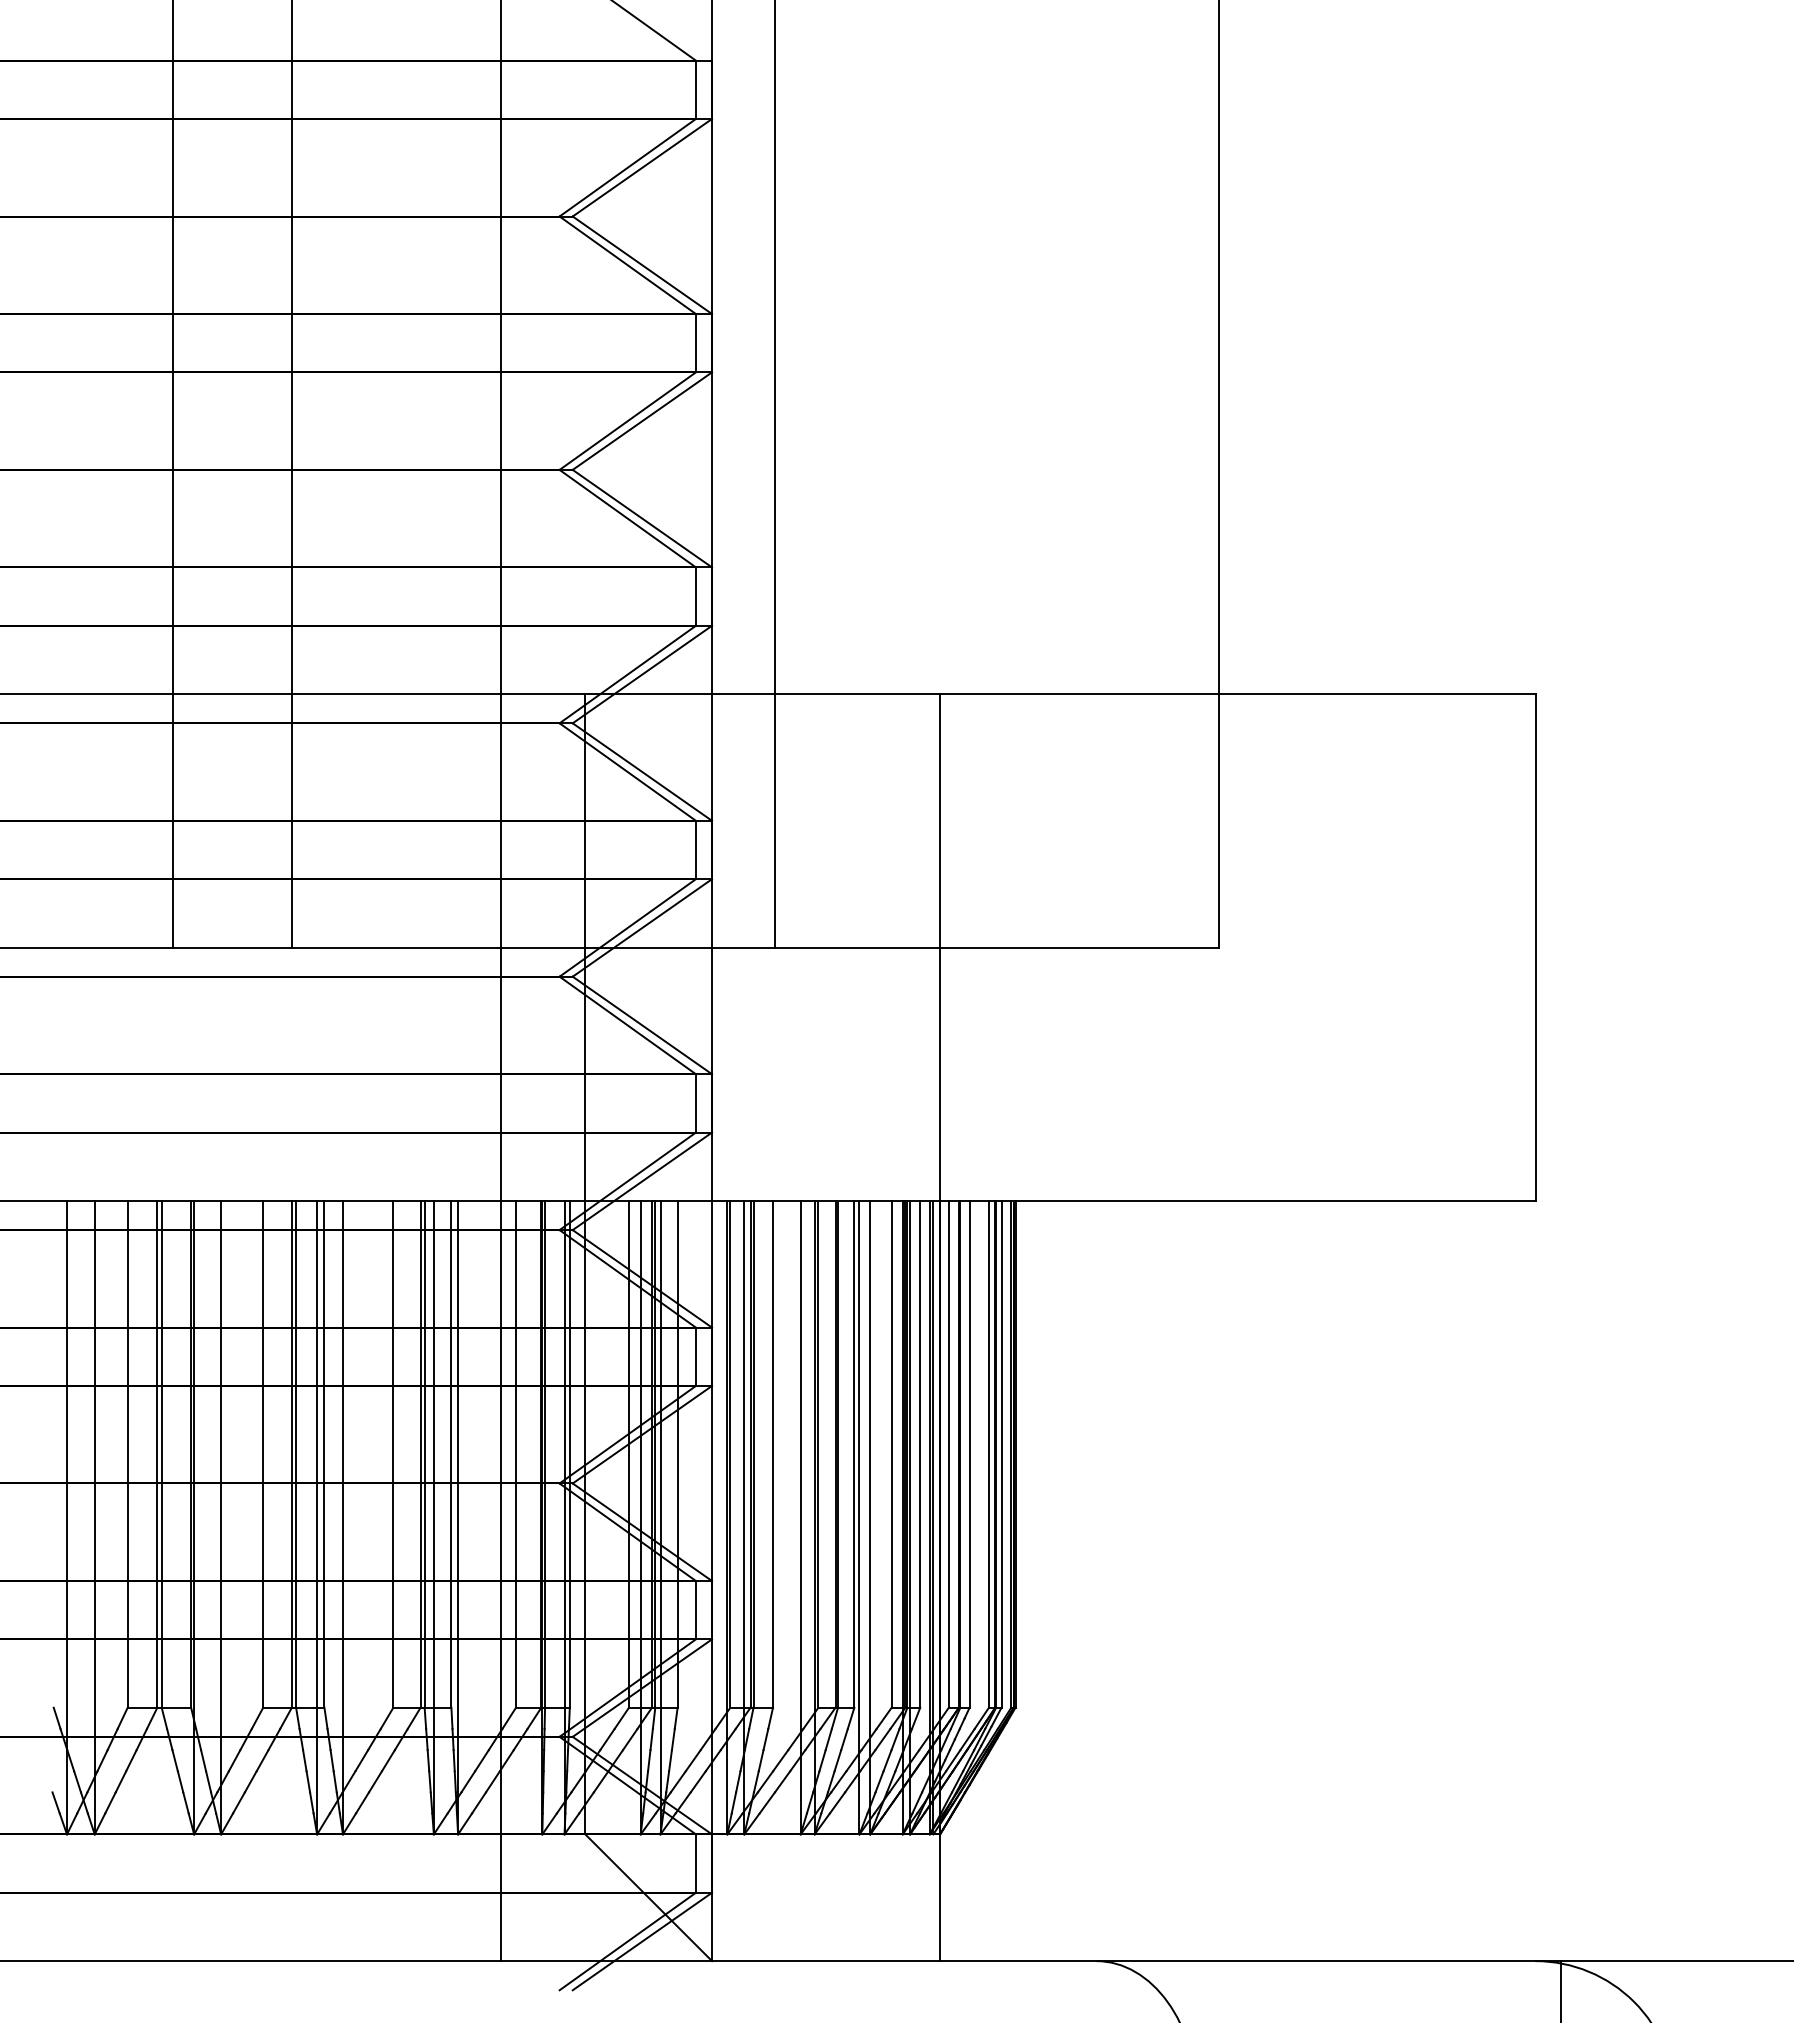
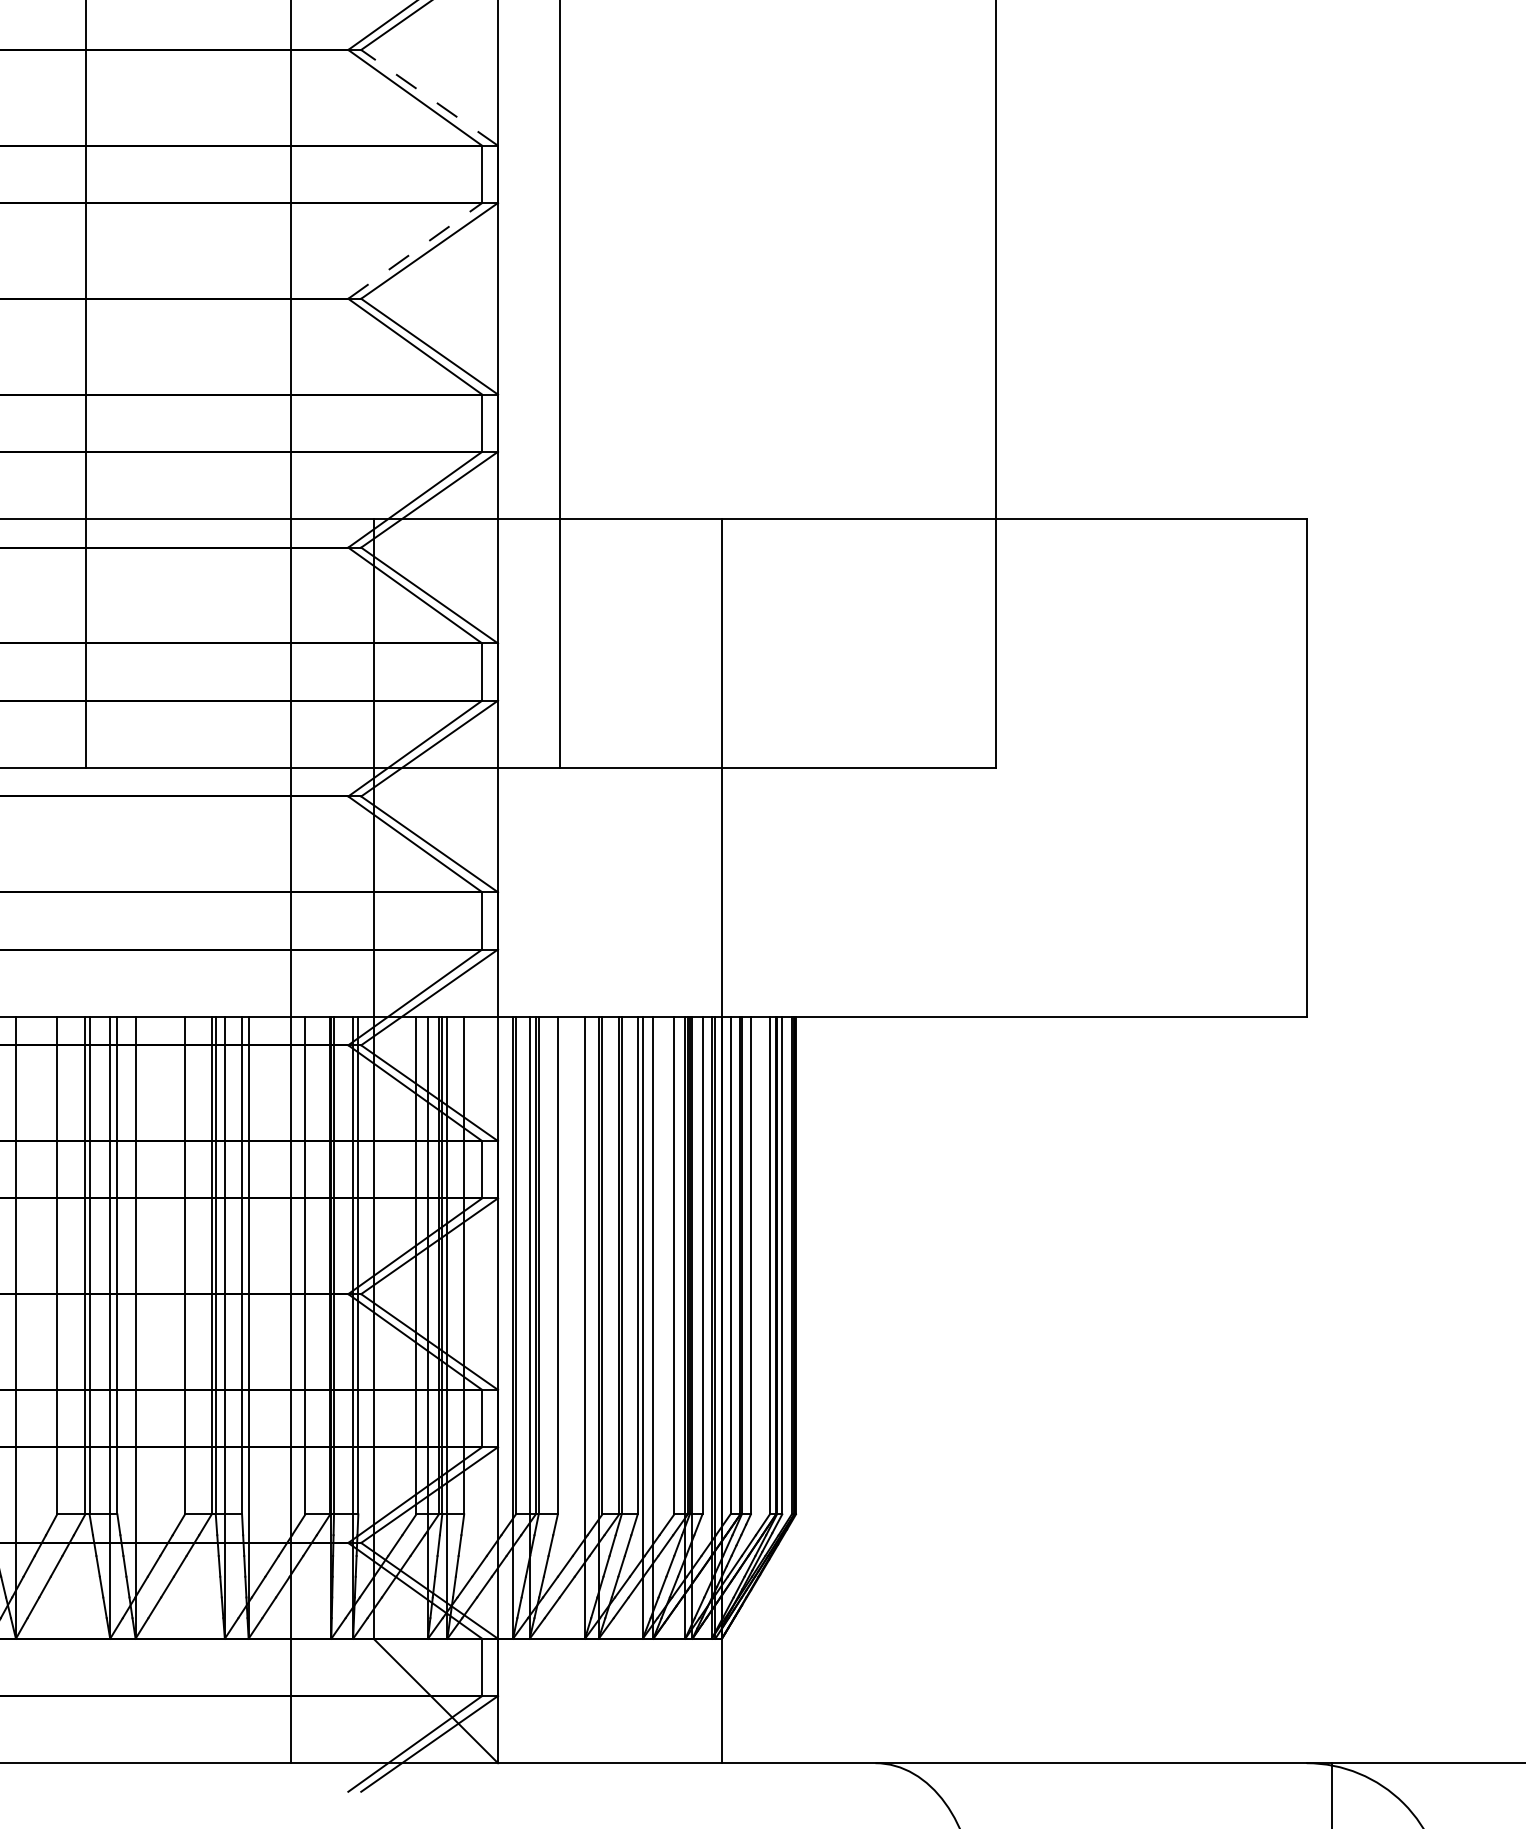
line: (642, 265) -> (429, 98), solid -> dashed
line: (627, 421) -> (414, 251), solid -> dashed

